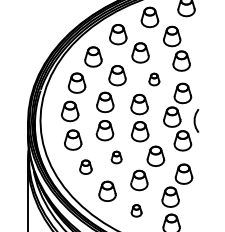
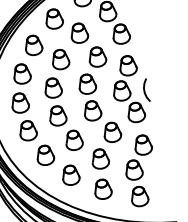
part: (154, 79) -> (97, 56), size x1.67
part: (116, 157) -> (73, 140), size x1.67
part: (85, 166) -> (44, 154), size x1.43
part: (136, 210) -> (102, 189), size x1.67

